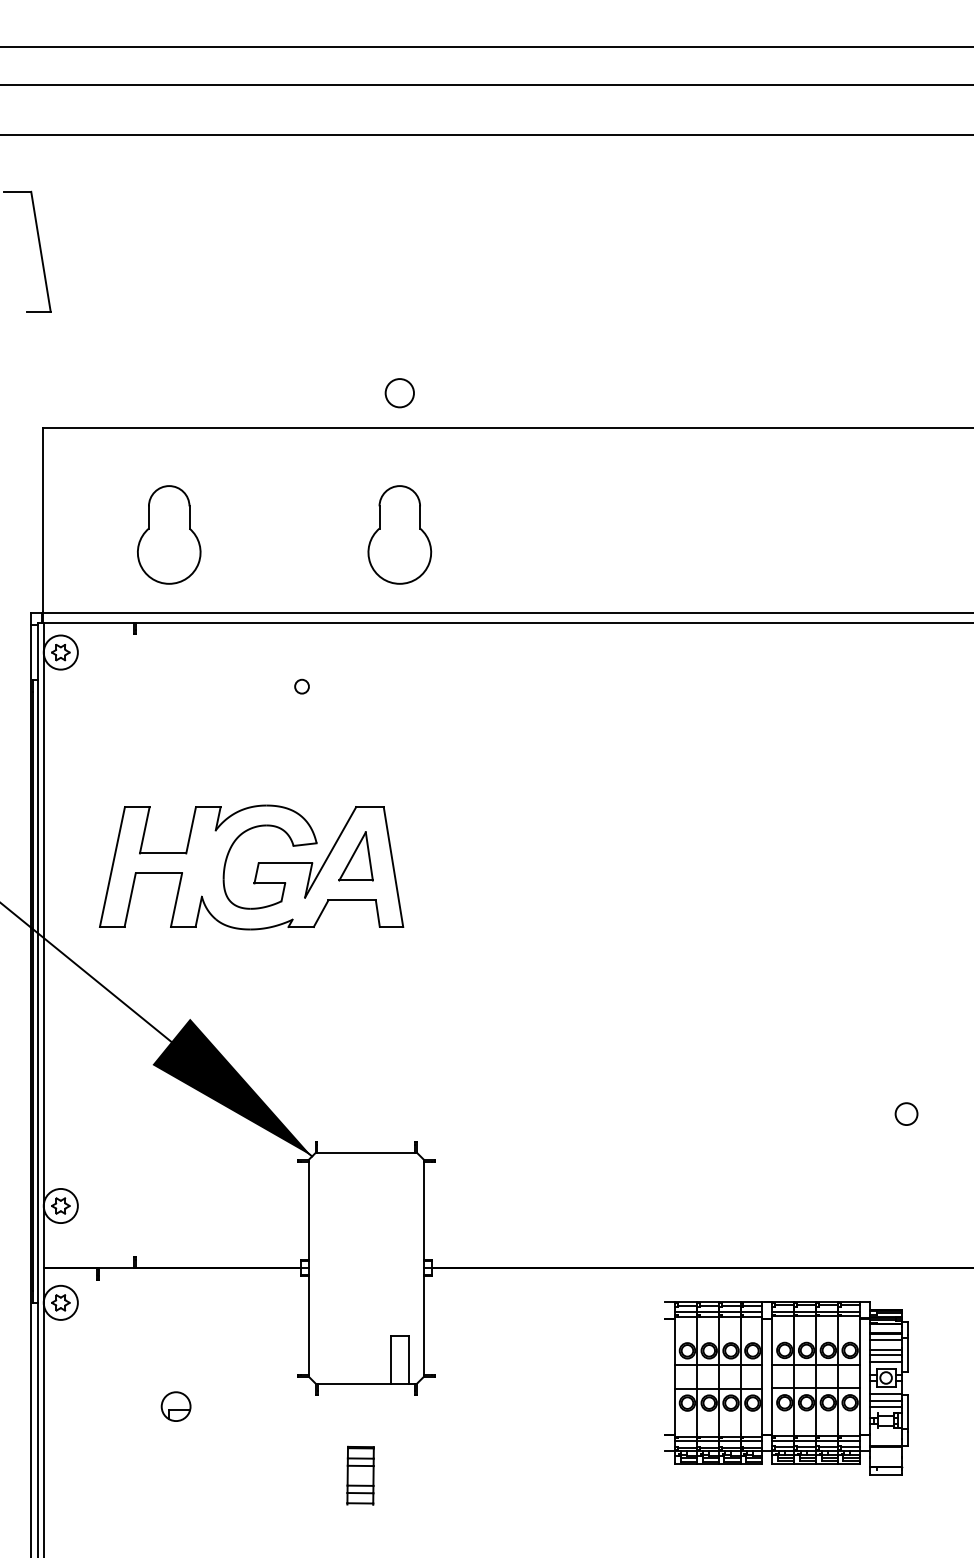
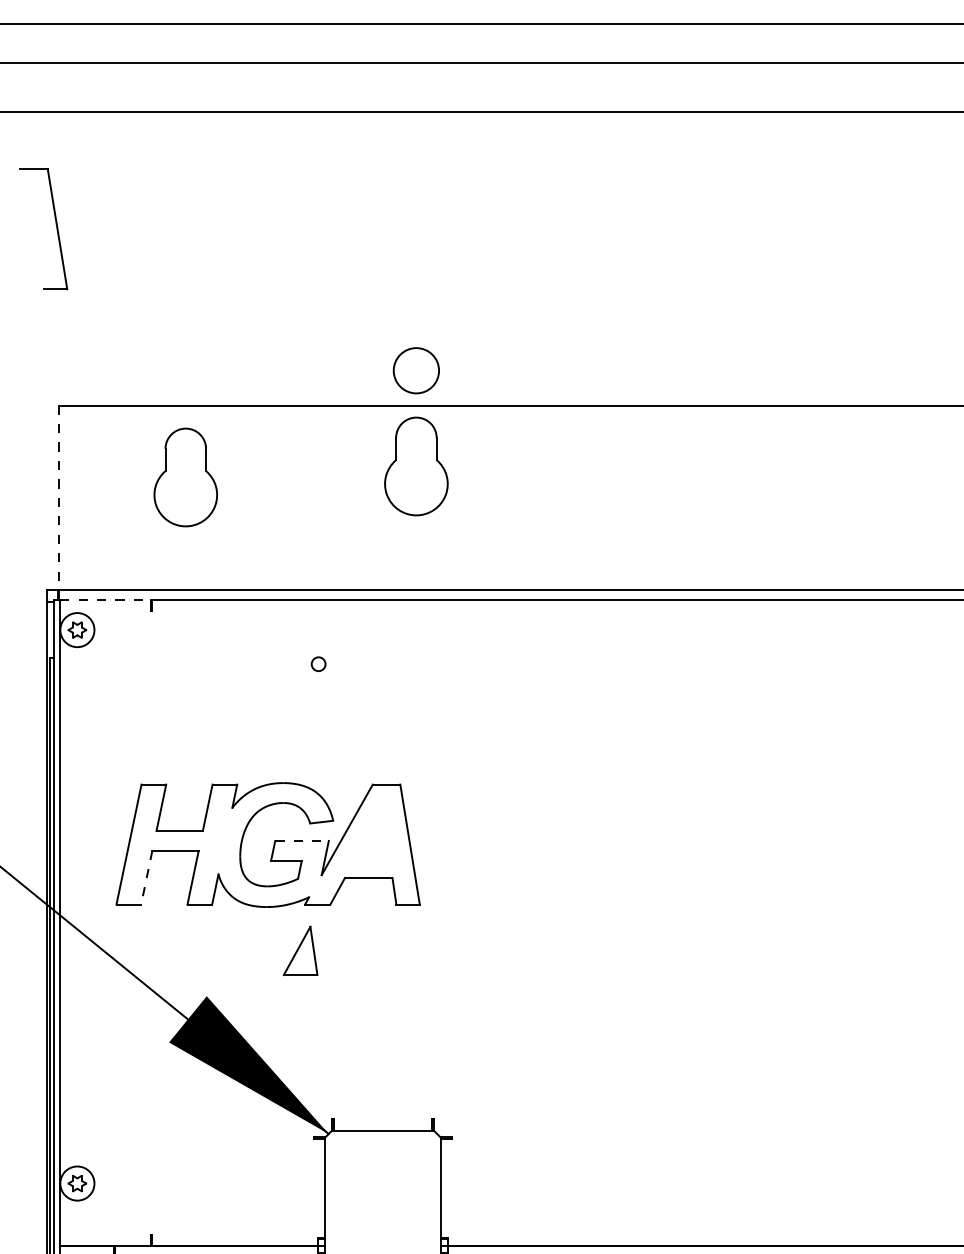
circle: (399, 393) -> (416, 371), size x1.6
line: (42, 520) -> (59, 498), solid -> dashed
part: (169, 534) -> (186, 477), moved
part: (399, 534) -> (416, 466), moved
line: (89, 622) -> (106, 600), solid -> dashed
part: (355, 856) -> (300, 951), moved
line: (285, 863) -> (302, 841), solid -> dashed
line: (130, 900) -> (147, 878), solid -> dashed
circle: (906, 1113) -> (923, 1091), removed

